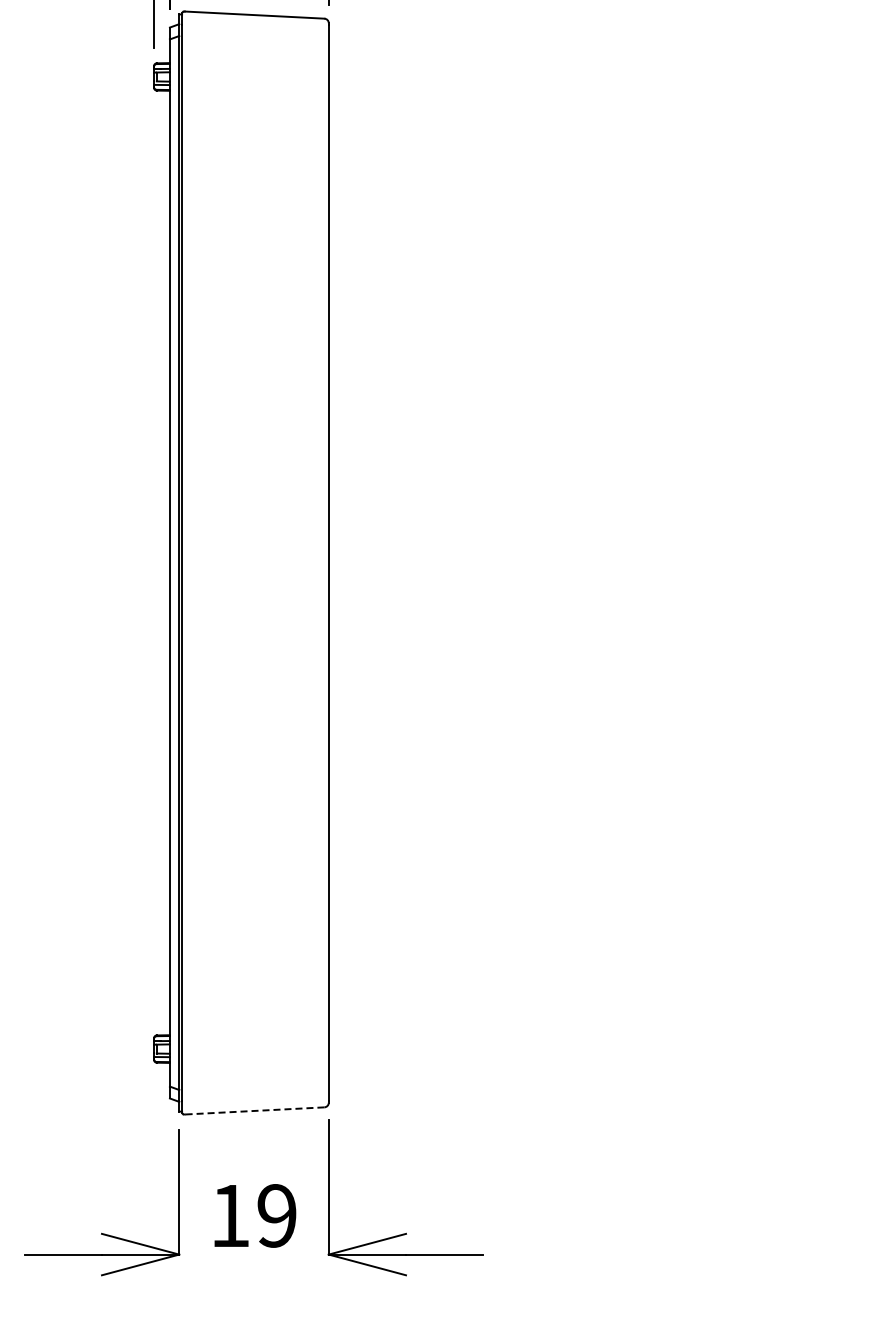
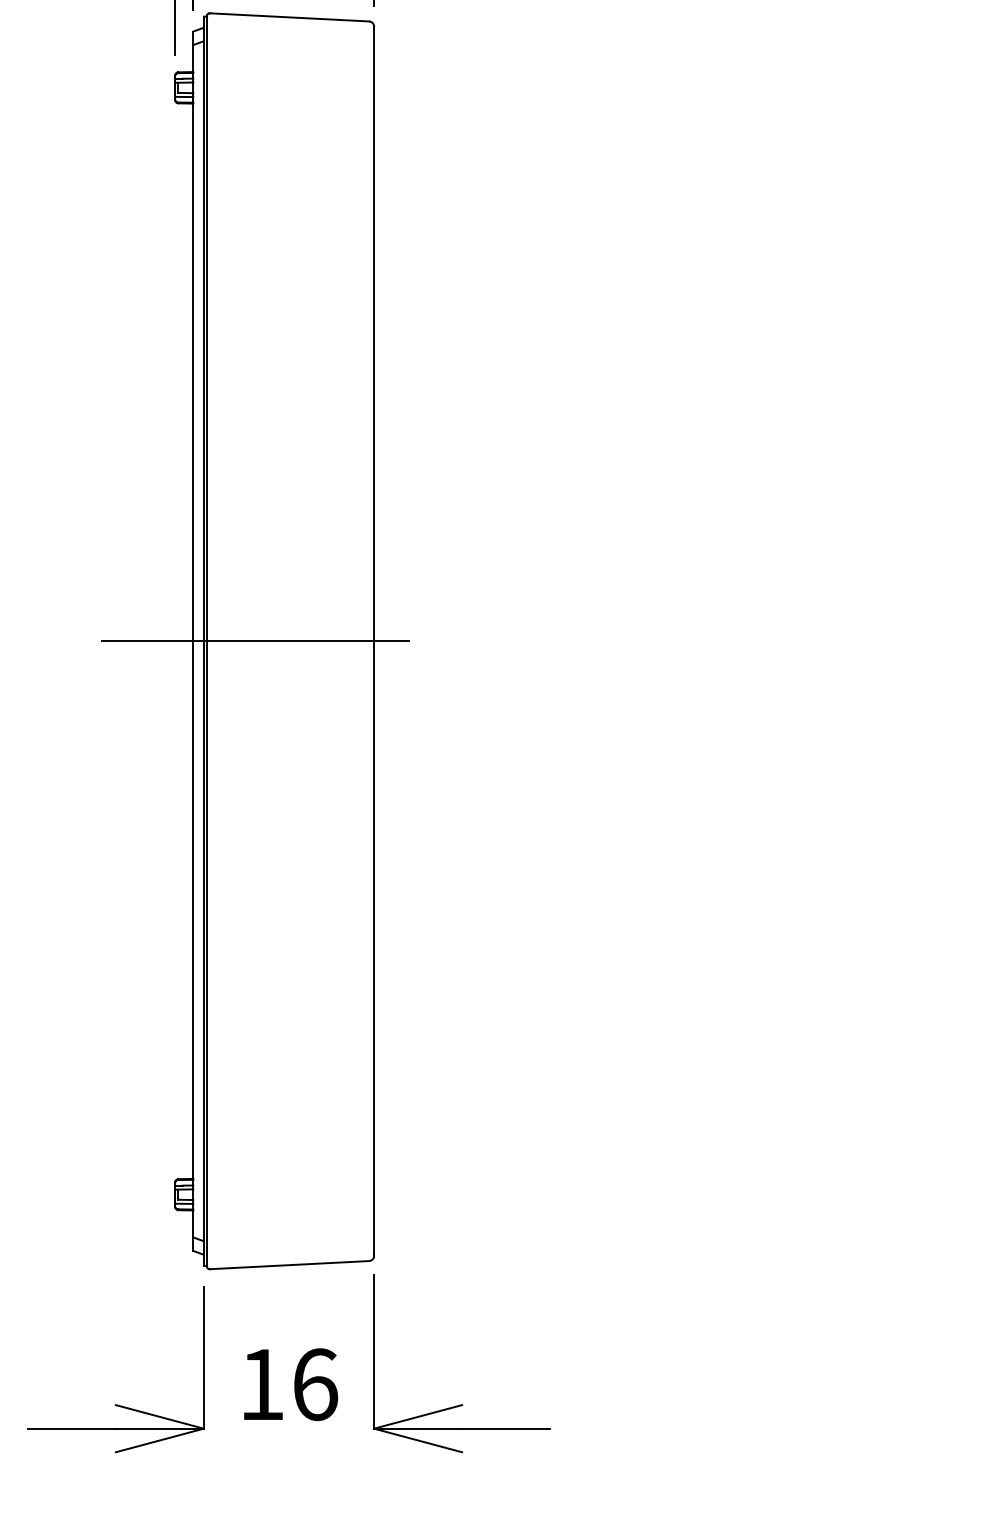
line: (224, 563) -> (255, 641), added
line: (254, 1110) -> (289, 1264), dashed -> solid
text: (277, 1215) -> (315, 1384), 19 -> 16

